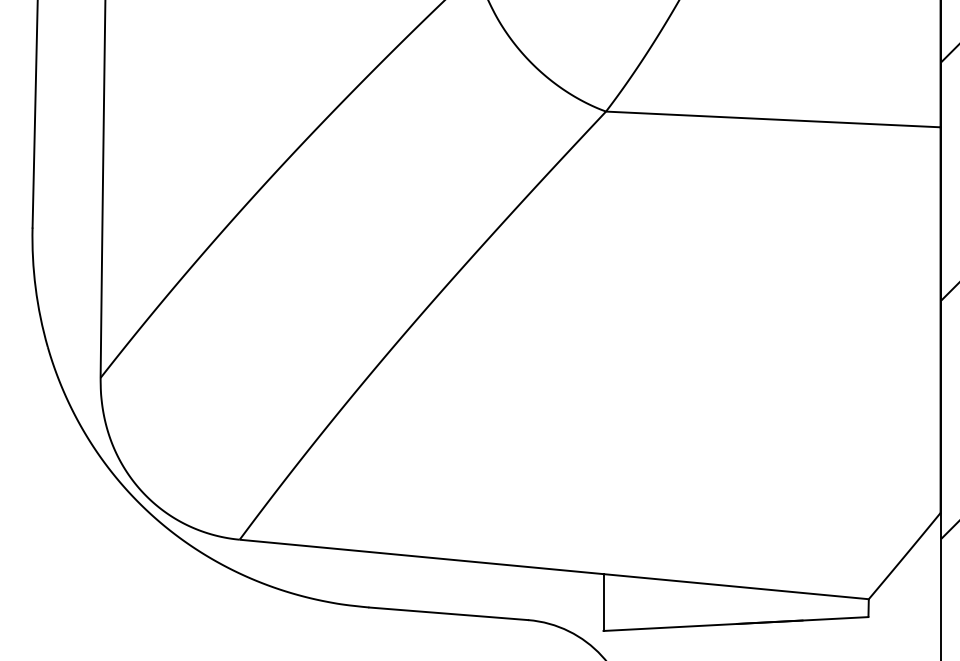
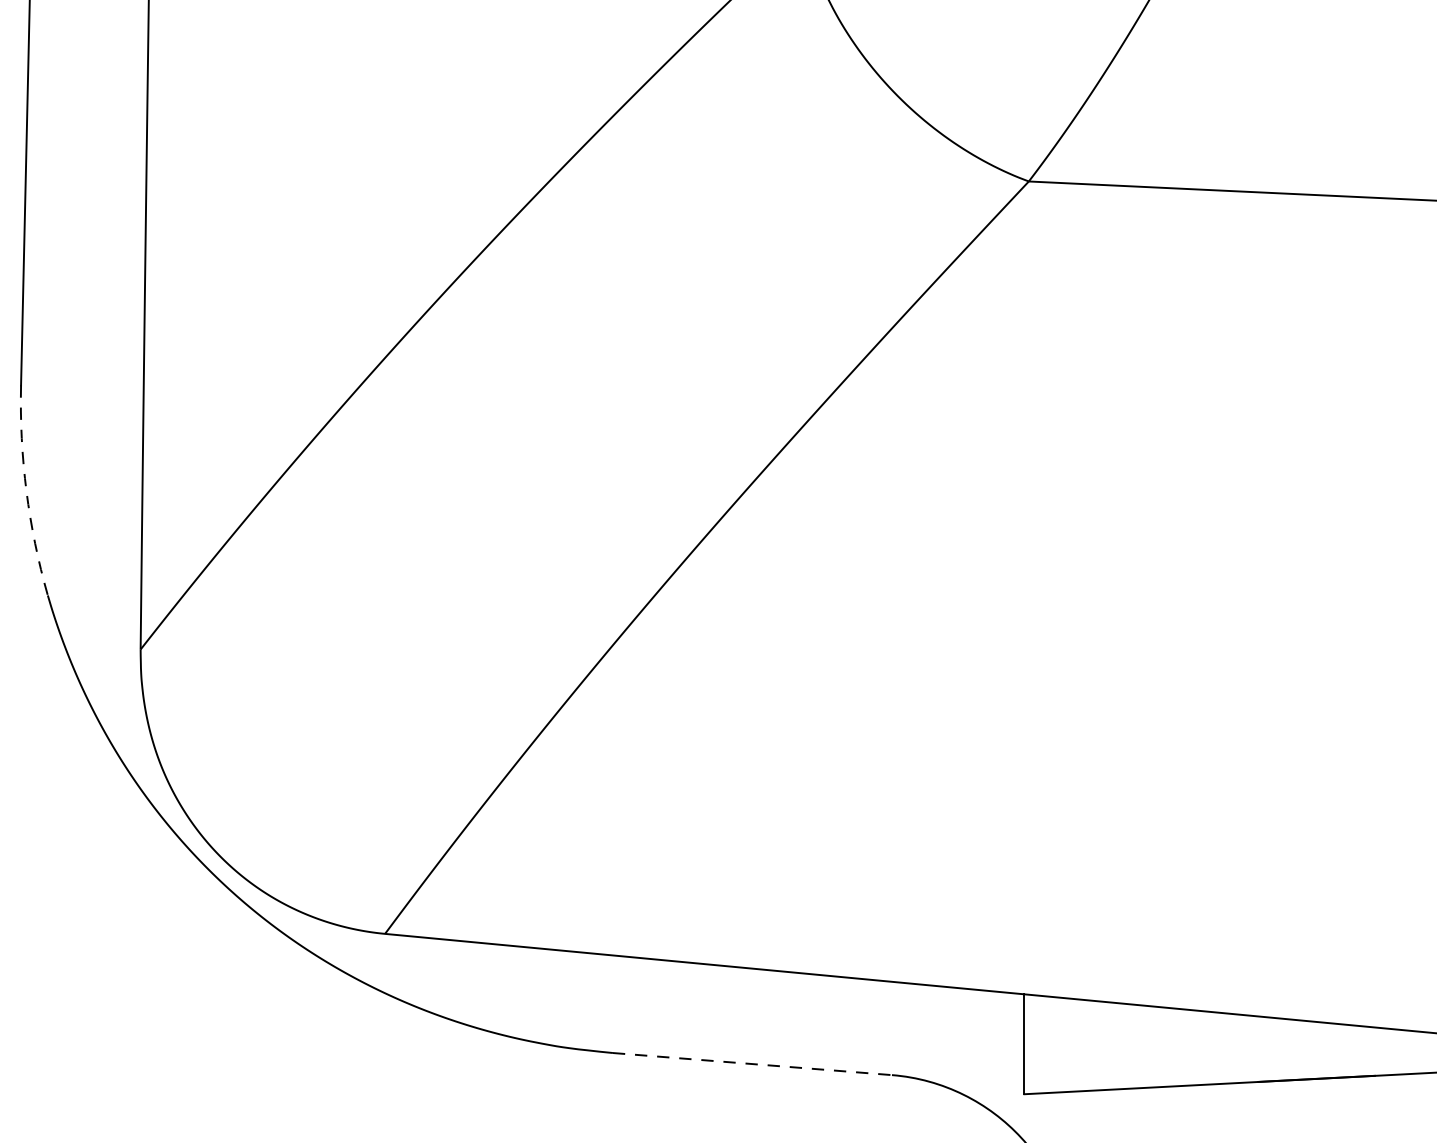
arc: (35, 287) -> (26, 490), solid -> dashed
line: (448, 613) -> (751, 1063), solid -> dashed

